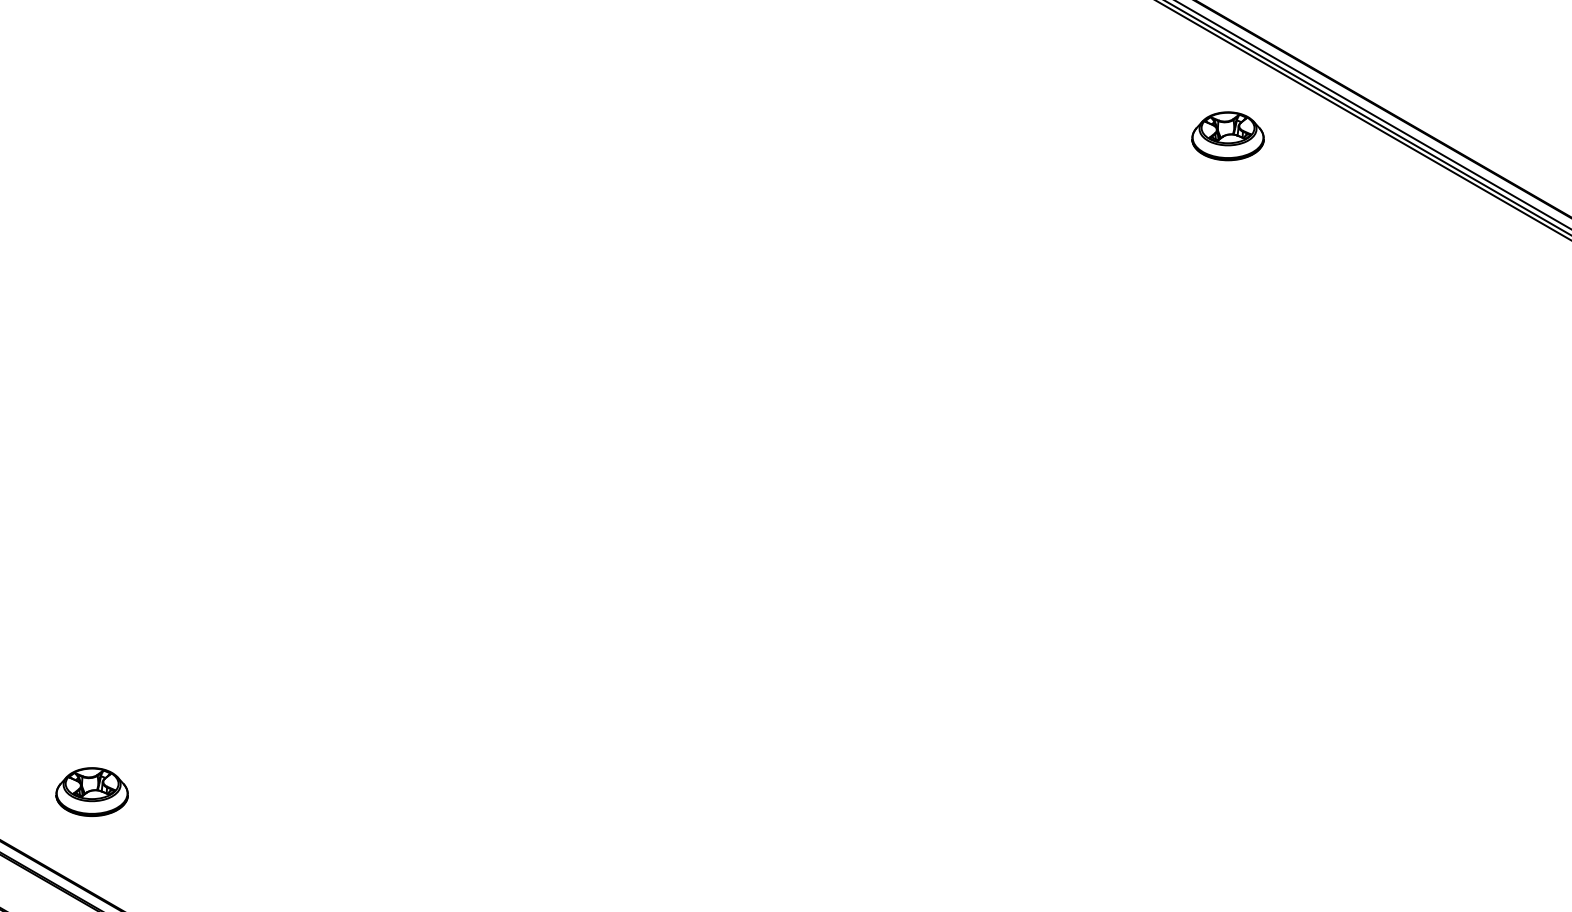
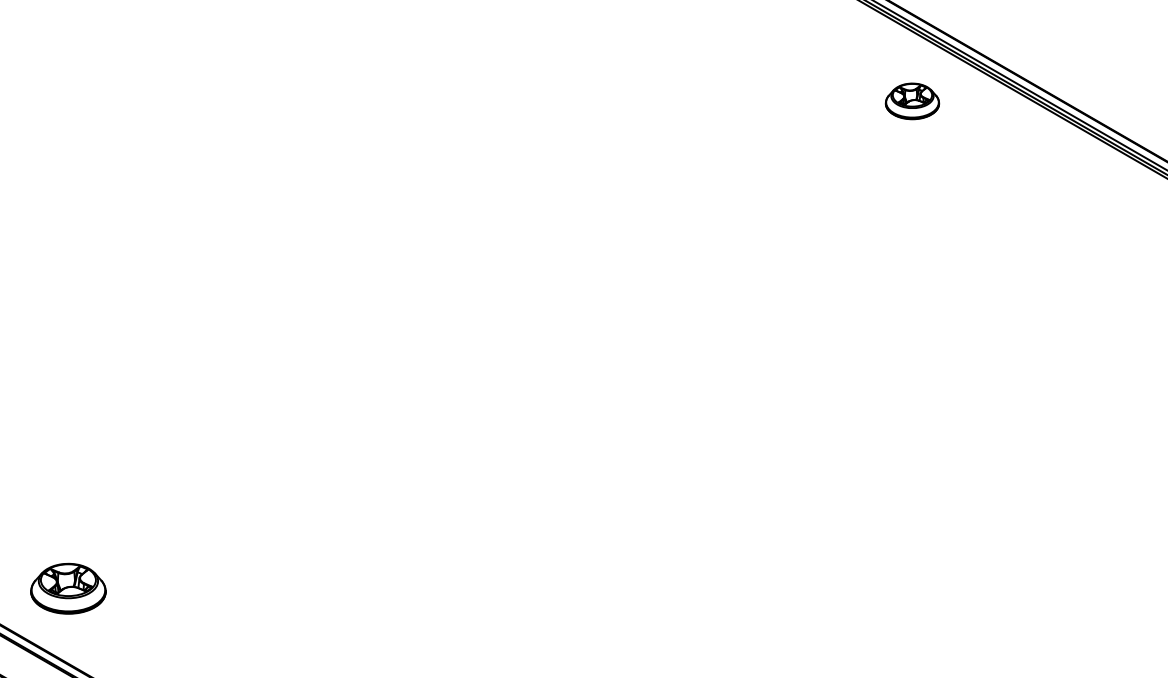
part: (91, 791) -> (67, 588), size x1.4

